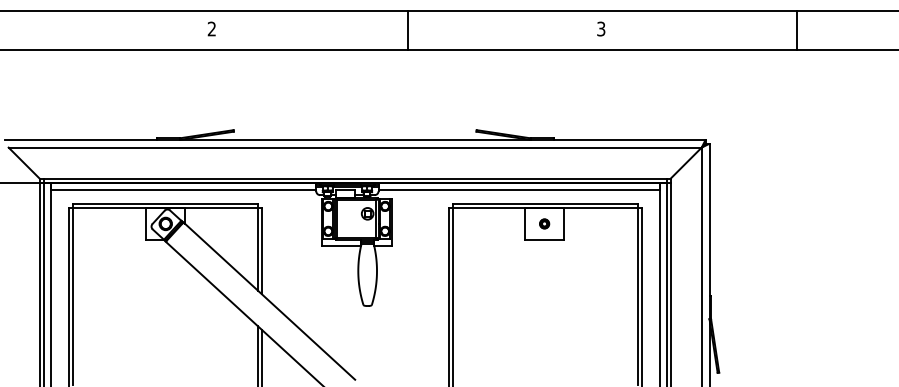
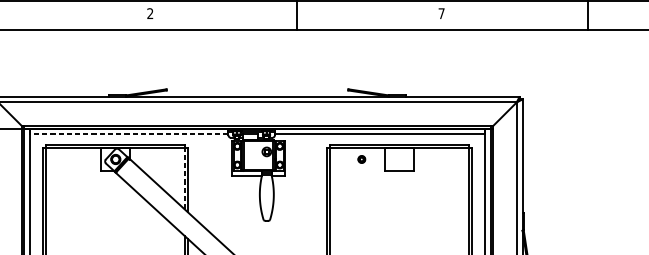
text: (601, 28) -> (441, 13), 3 -> 7
line: (183, 189) -> (129, 133), solid -> dashed
part: (544, 223) -> (361, 159), moved
line: (257, 248) -> (184, 177), solid -> dashed

